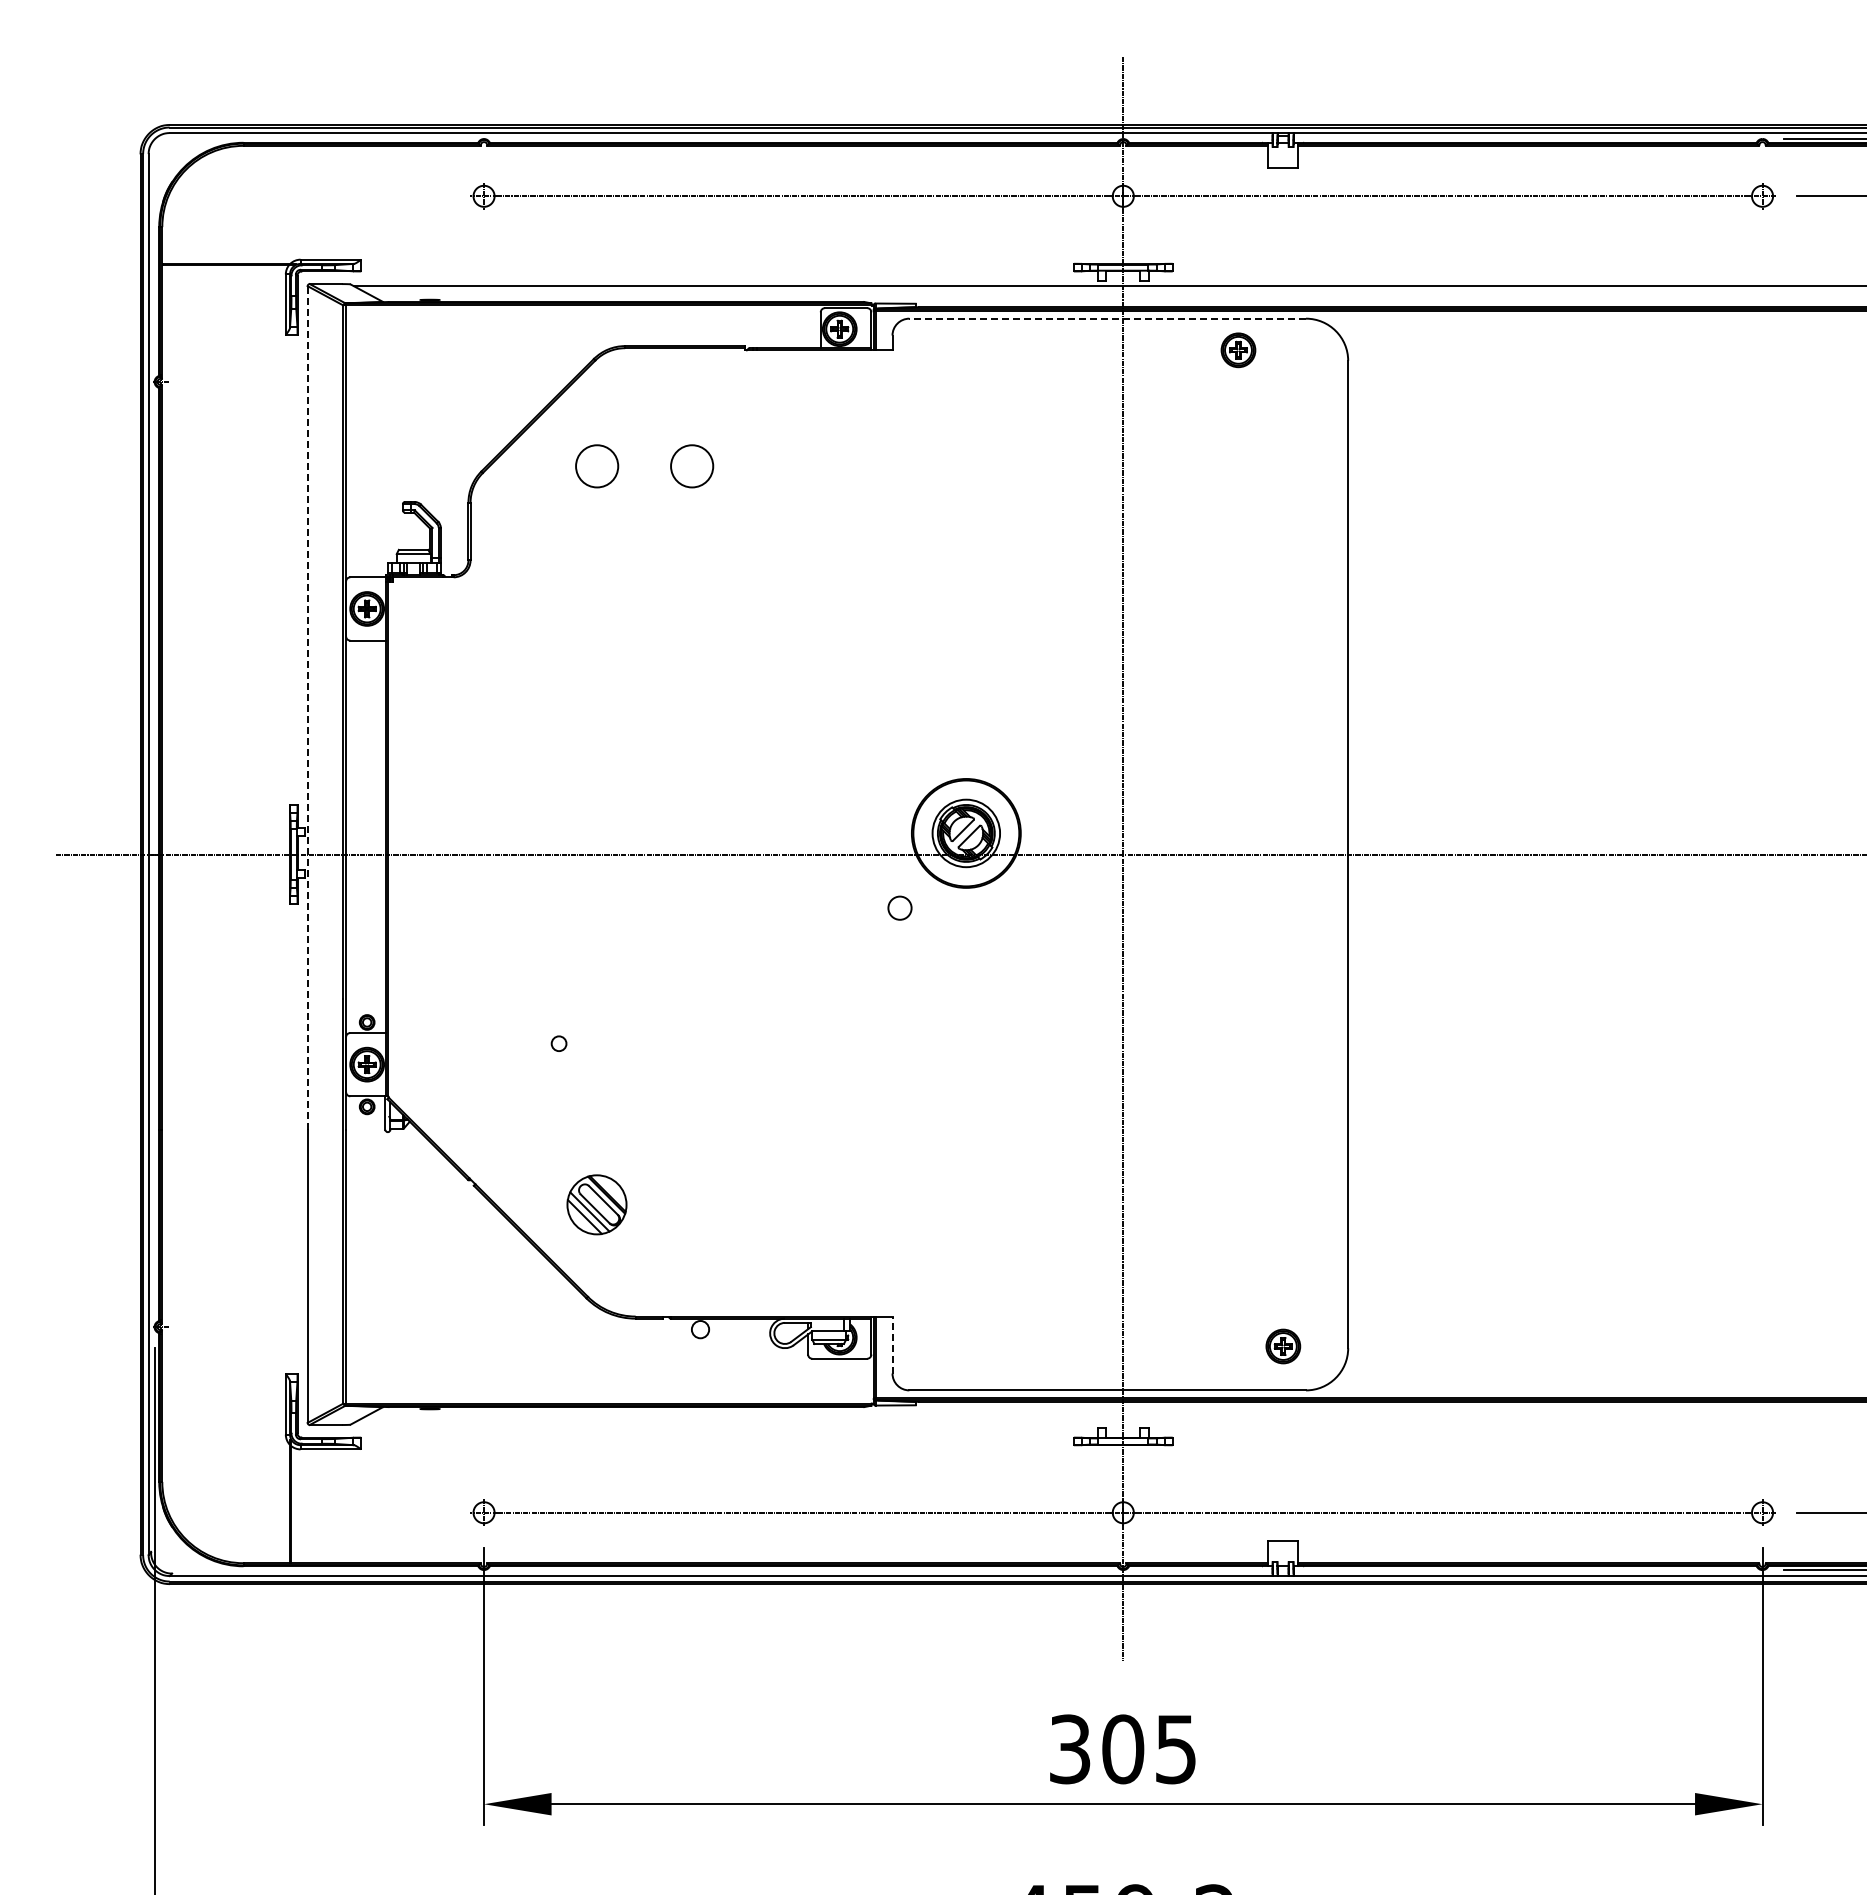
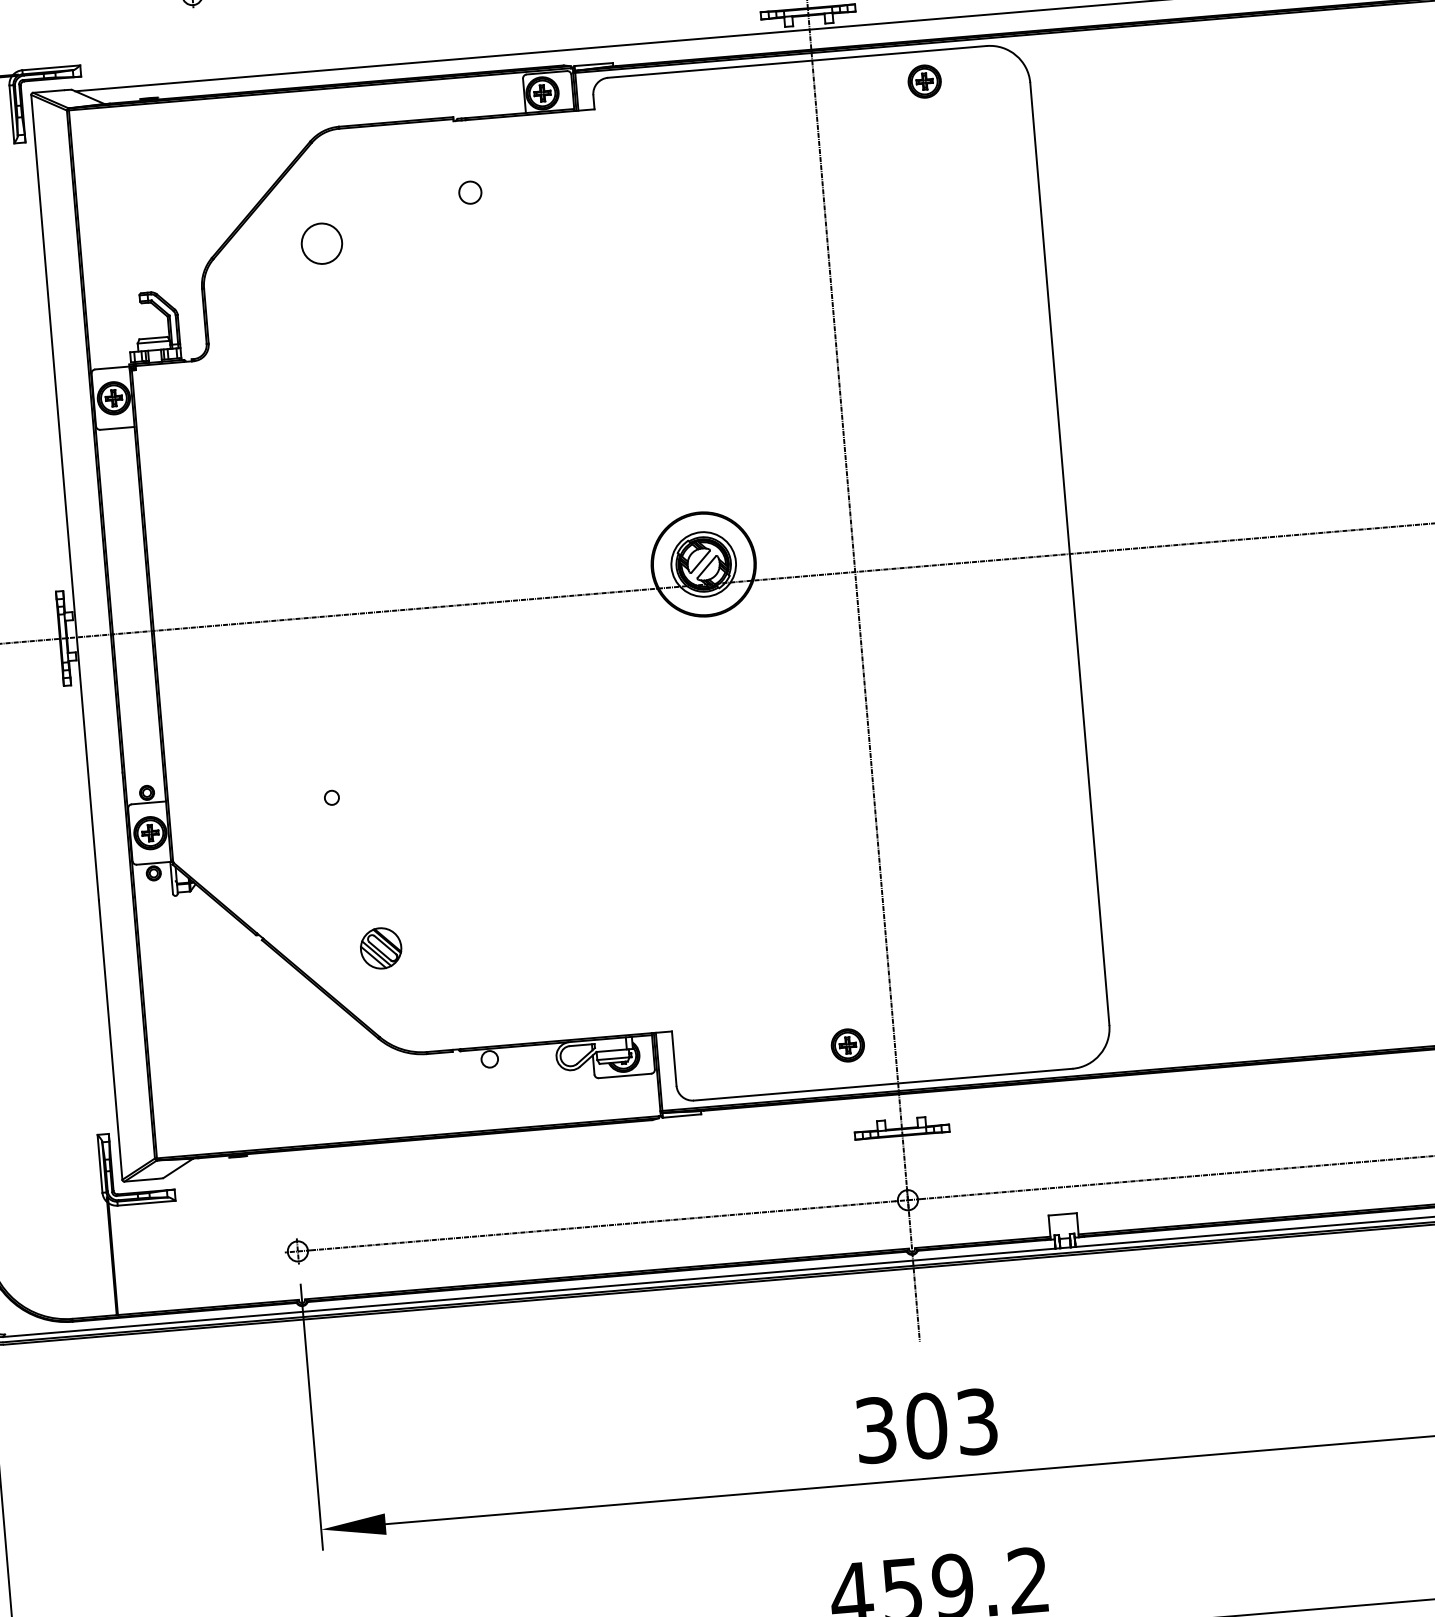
line: (1107, 318) -> (797, 61), dashed -> solid
circle: (692, 466) -> (412, 236), removed
line: (307, 708) -> (64, 498), dashed -> solid
circle: (899, 907) -> (469, 192), moved
part: (597, 1204) -> (381, 948), size x0.71
line: (892, 1344) -> (674, 1058), dashed -> solid
part: (1283, 1346) -> (848, 1045), moved
text: (1176, 1748) -> (977, 1420), 305 -> 303

